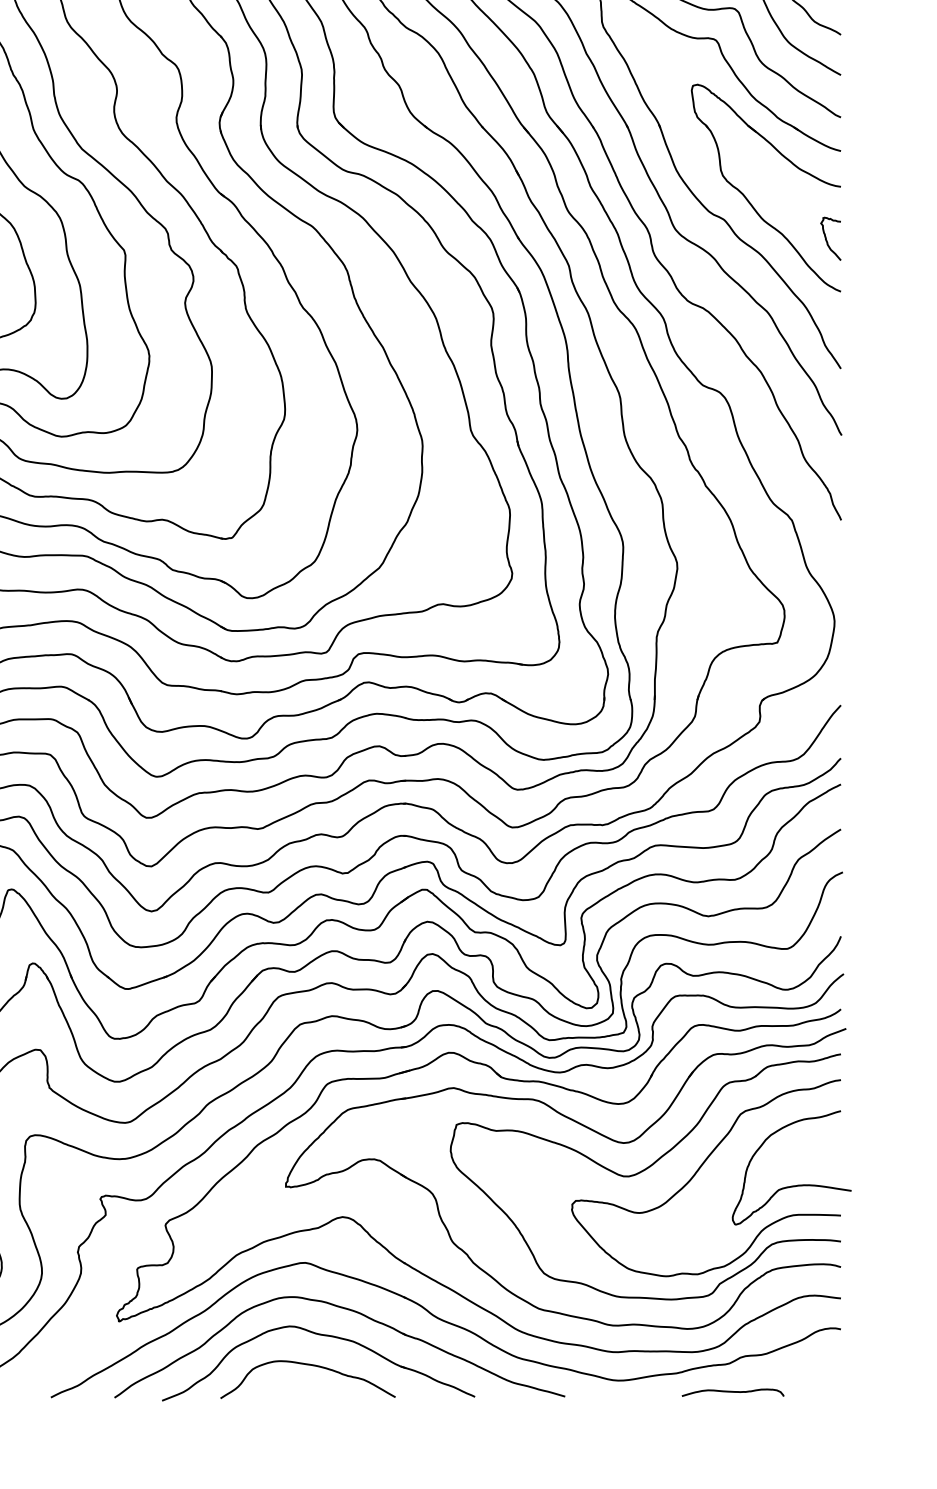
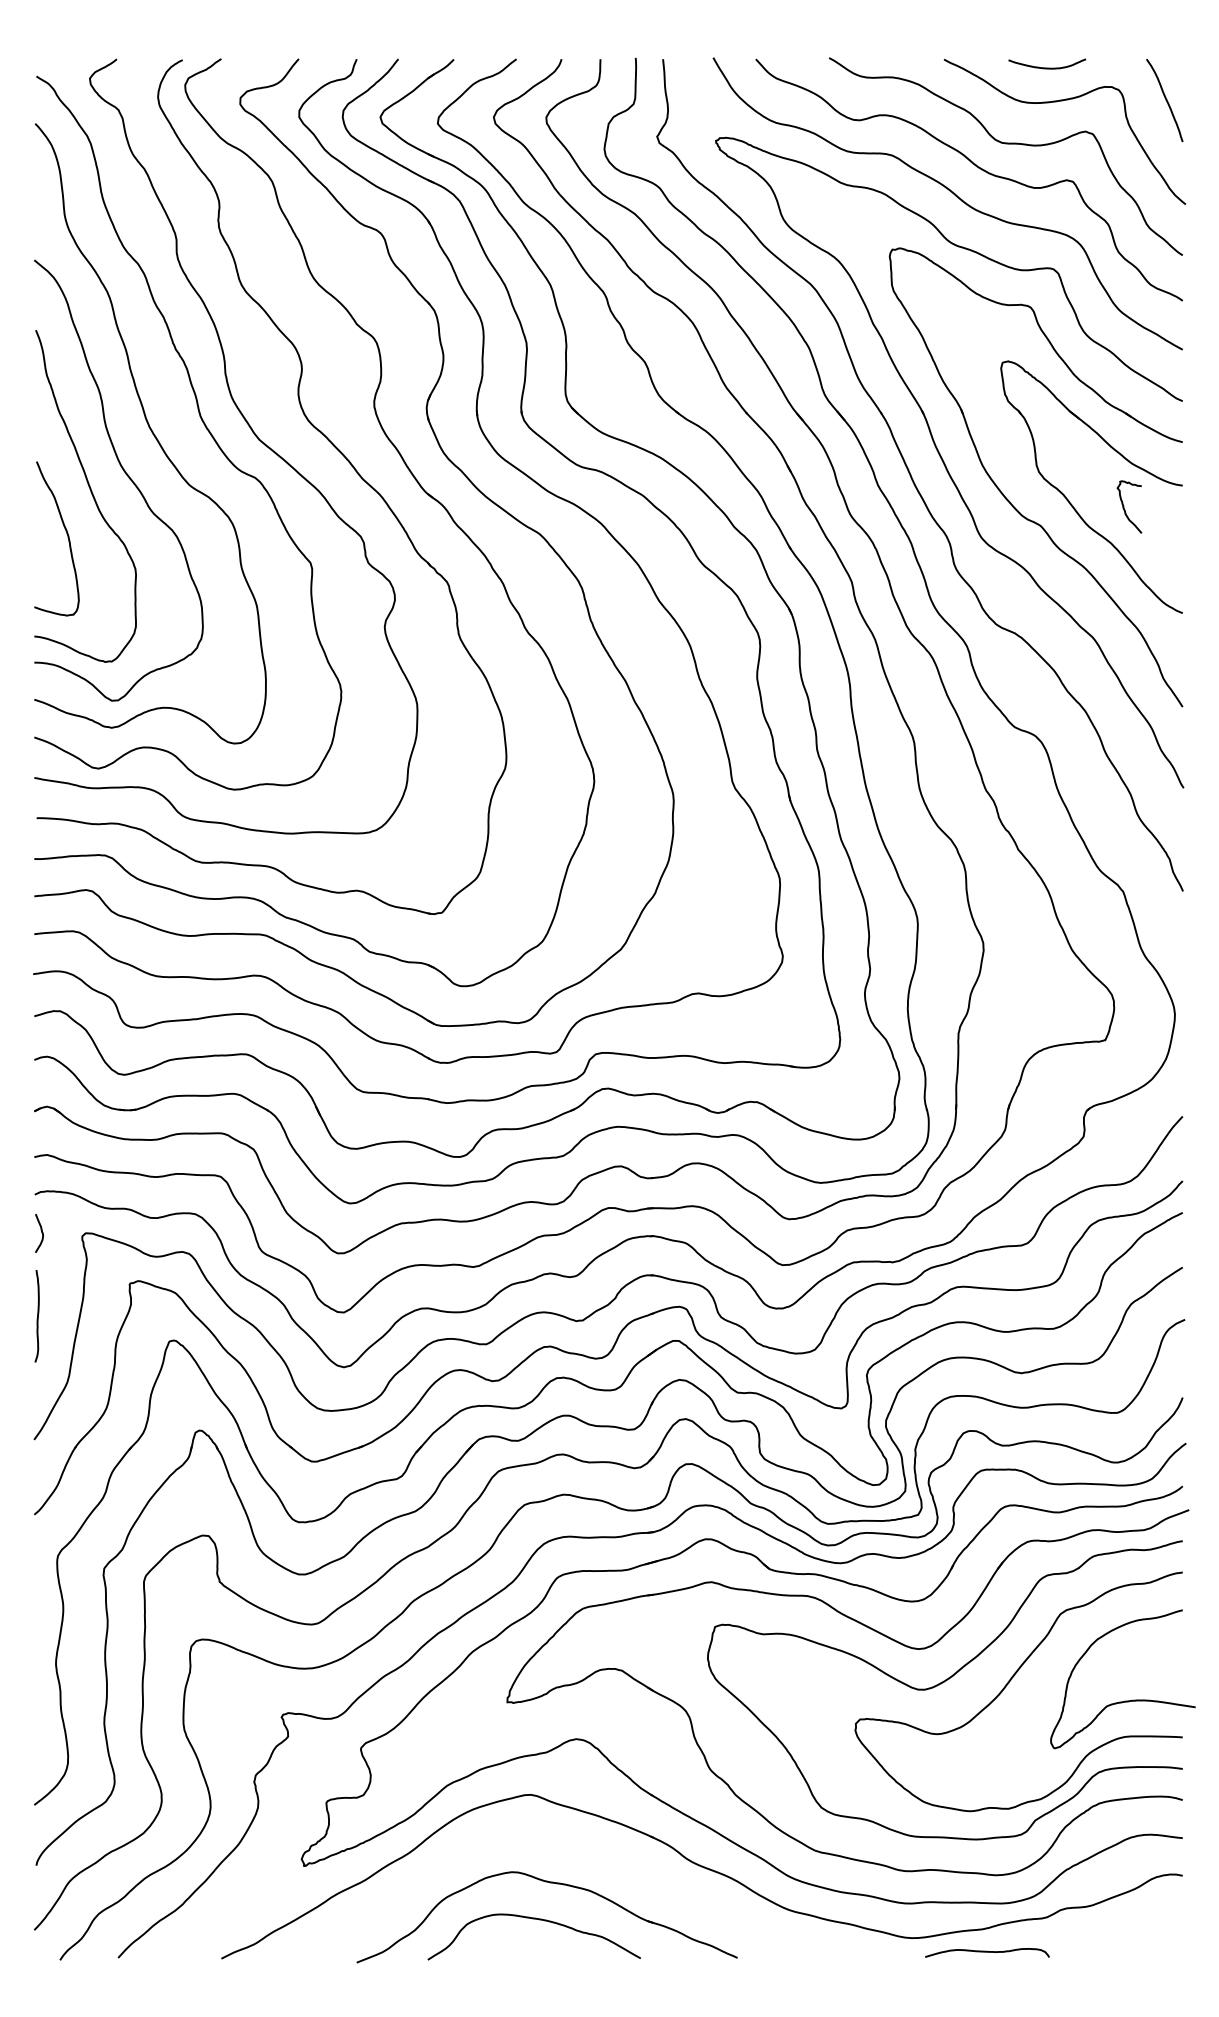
curve: (826, 238) -> (1124, 506), moved
part: (350, 1311) -> (586, 1853), removed
curve: (733, 1392) -> (987, 1952), moved

